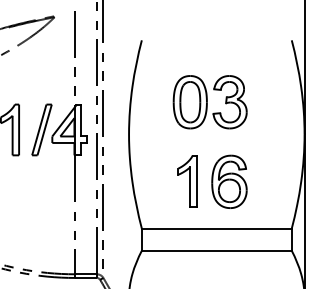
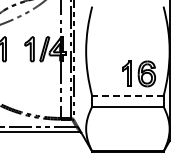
part: (209, 101) -> (124, 35), removed
part: (211, 180) -> (138, 73), moved
line: (215, 229) -> (127, 96), solid -> dashed

